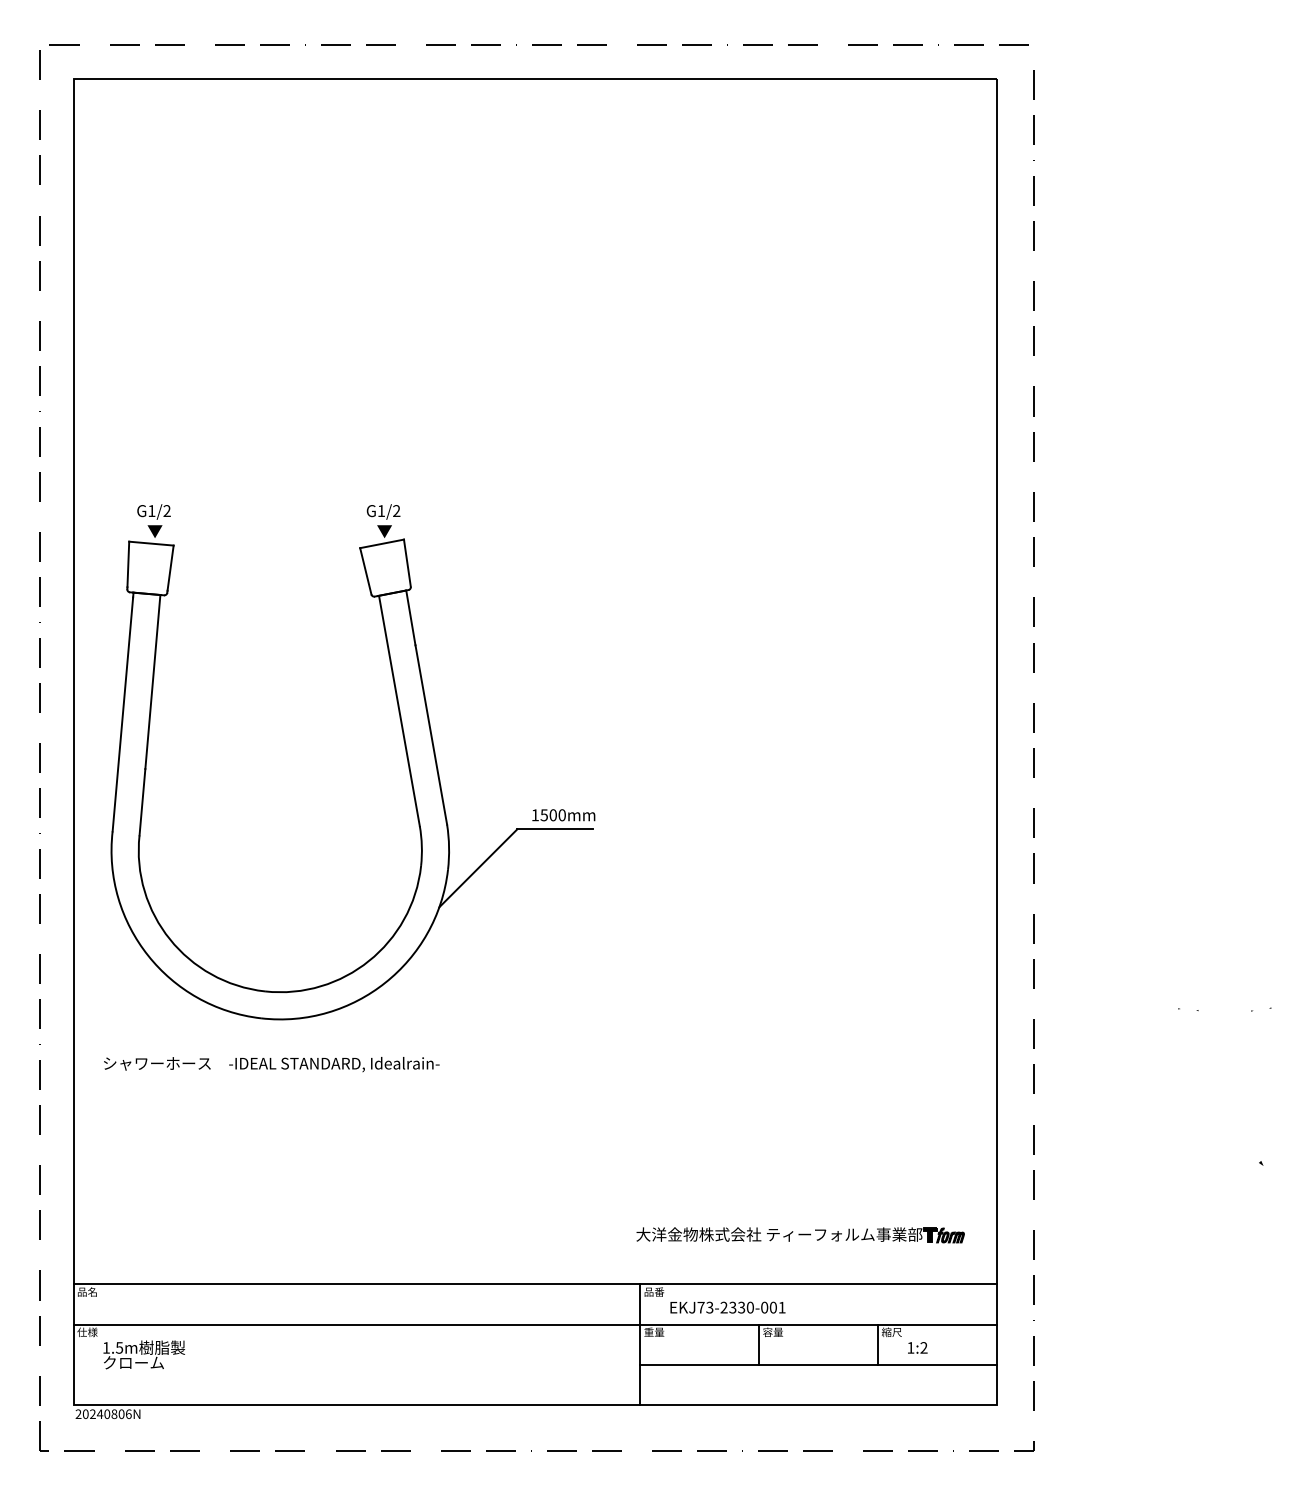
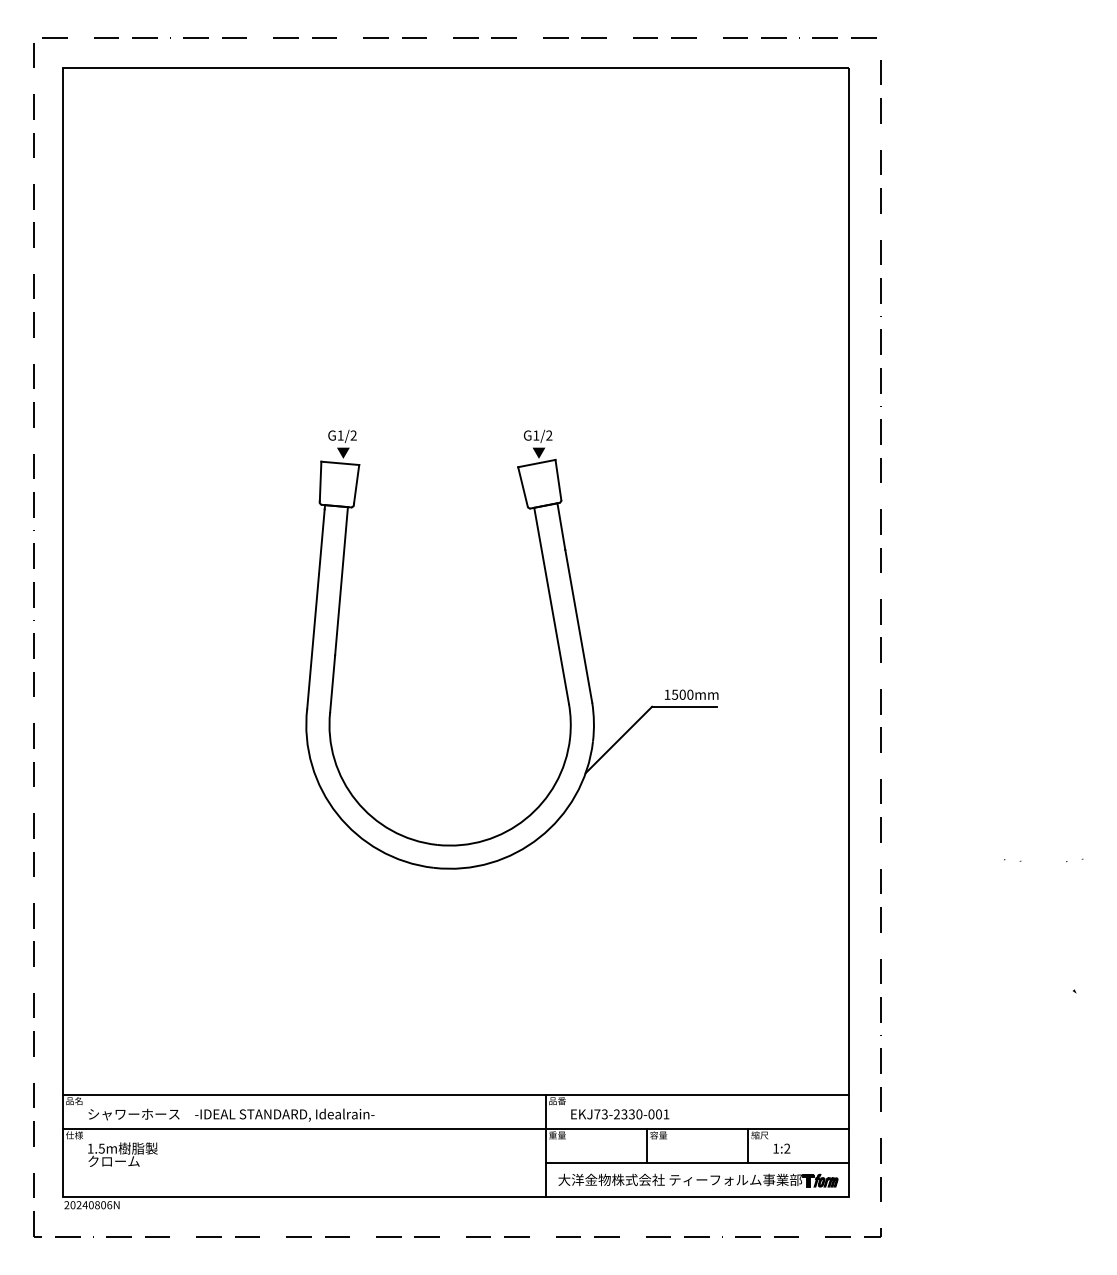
part: (405, 752) -> (556, 641), moved
text: (271, 1064) -> (231, 1115), moved
part: (800, 1235) -> (698, 1180), moved

